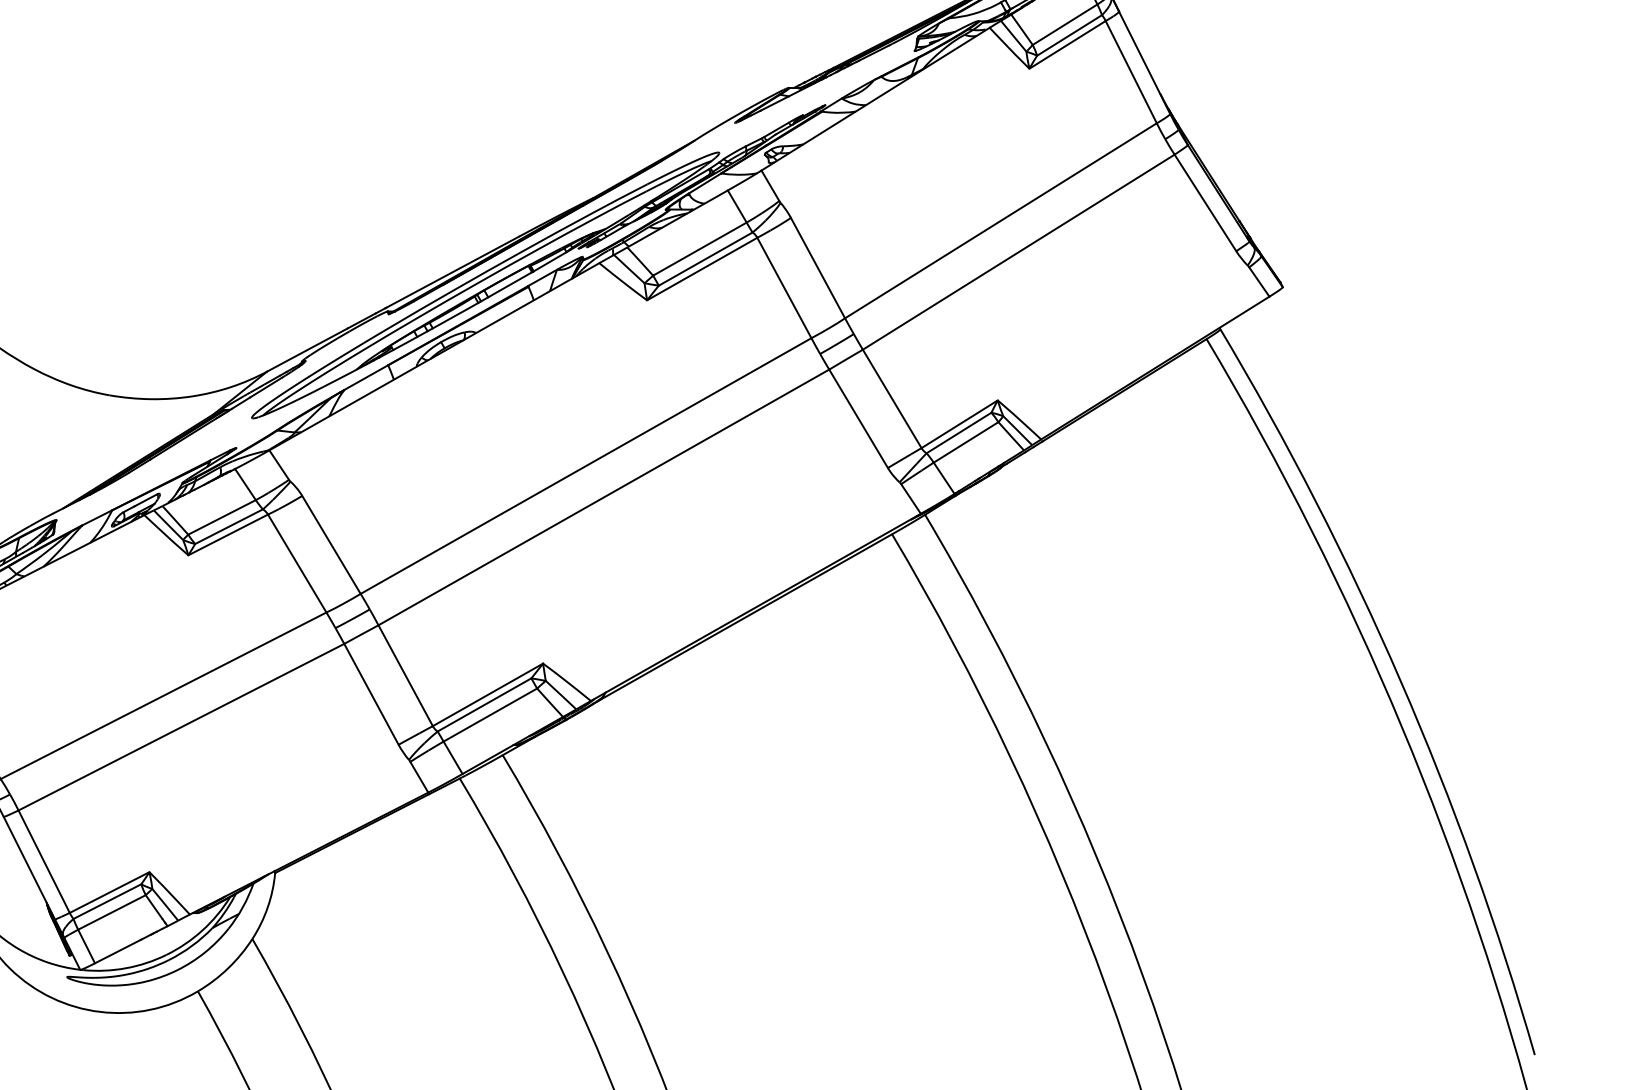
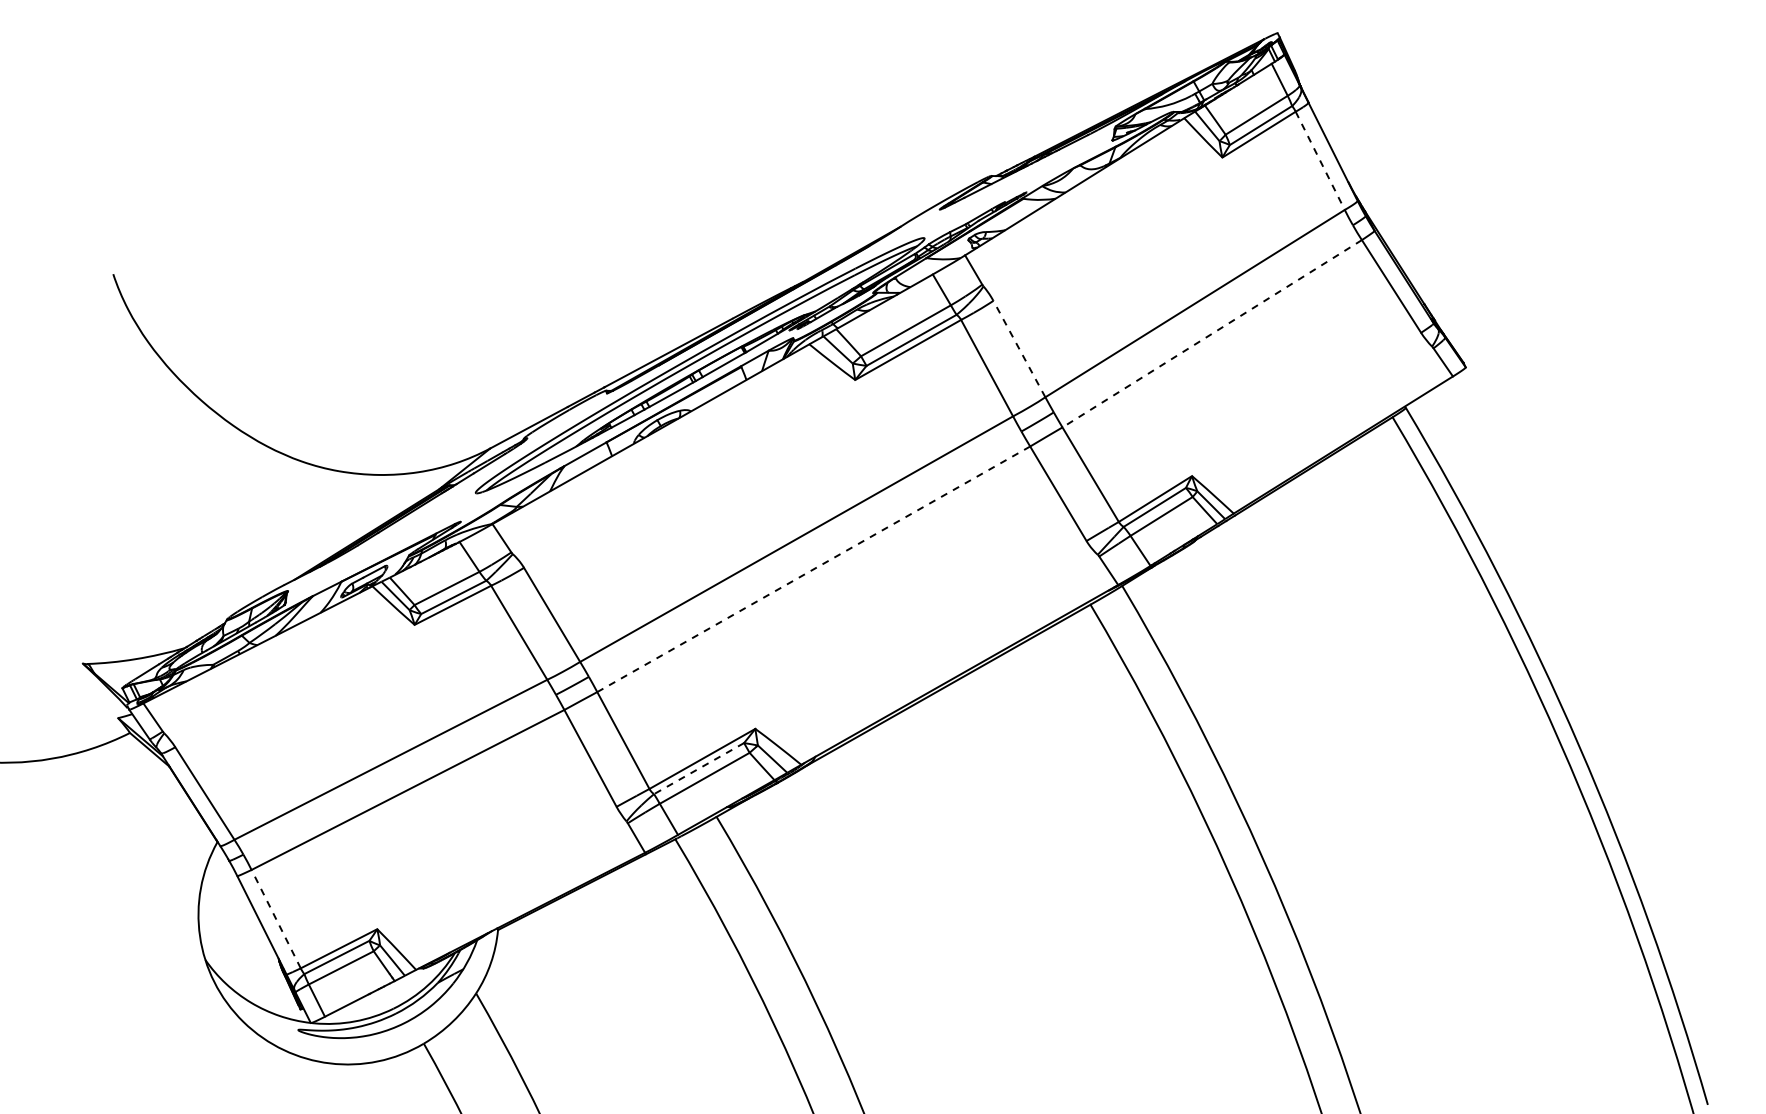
line: (1131, 71) -> (1320, 160), solid -> dashed
line: (1019, 251) -> (1212, 333), solid -> dashed
line: (818, 268) -> (1019, 349), solid -> dashed
line: (603, 497) -> (813, 569), solid -> dashed
line: (484, 704) -> (699, 768), solid -> dashed
line: (43, 861) -> (275, 918), solid -> dashed

